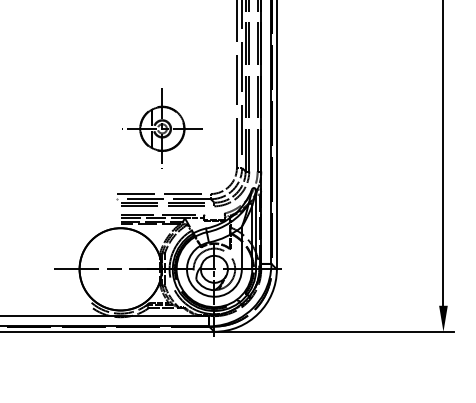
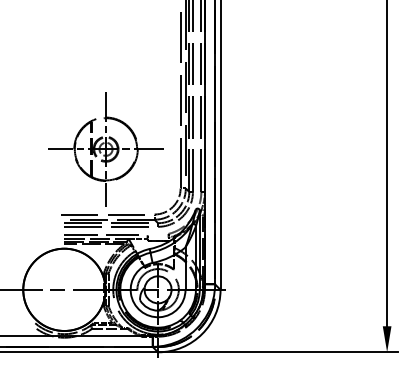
part: (162, 128) -> (106, 148), size x1.43

